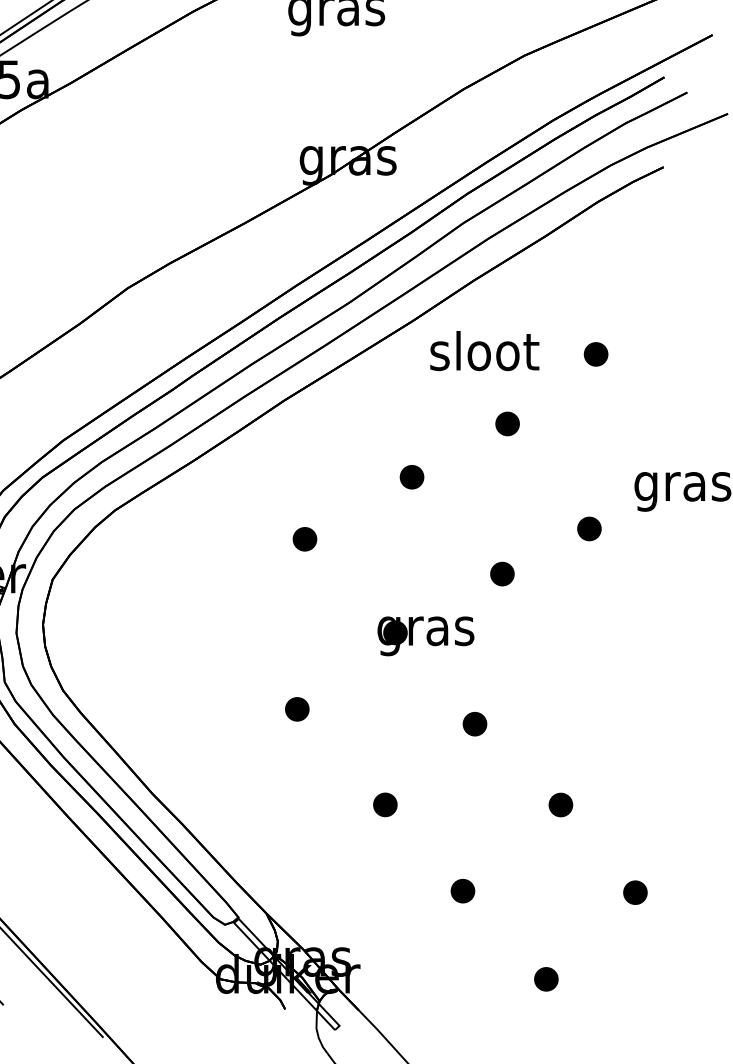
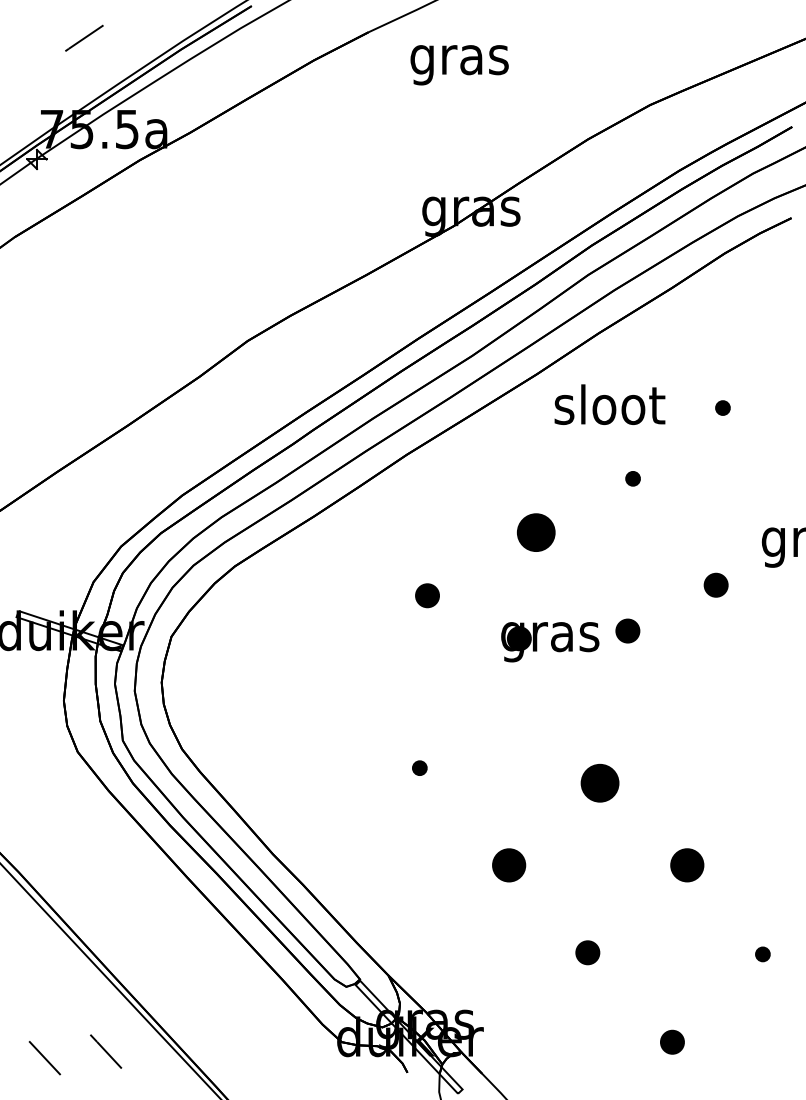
part: (595, 353) -> (722, 407), size x0.6
part: (506, 423) -> (632, 478), size x0.6
part: (411, 476) -> (535, 532), size x1.6
part: (426, 636) -> (550, 642), moved
part: (297, 708) -> (419, 767), size x0.6
part: (474, 724) -> (599, 783), size x1.6
part: (384, 804) -> (508, 864), size x1.4
part: (560, 805) -> (686, 865), size x1.4
part: (635, 892) -> (762, 954), size x0.6

